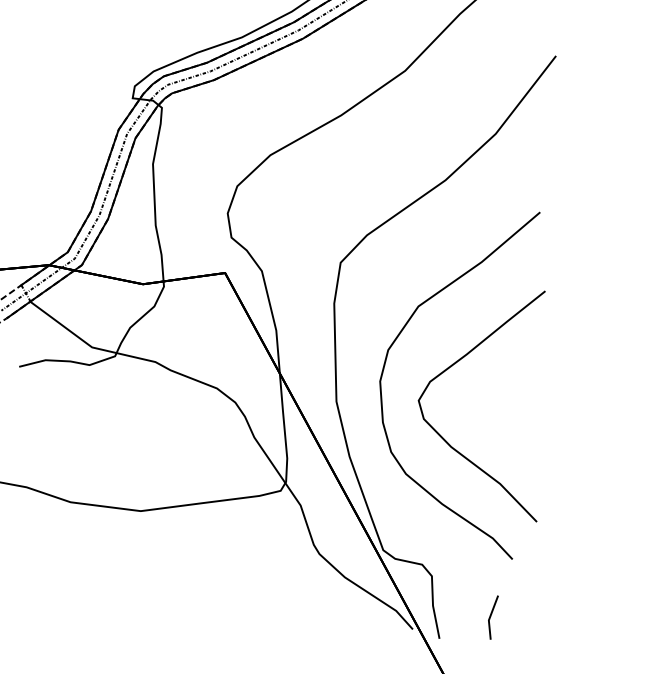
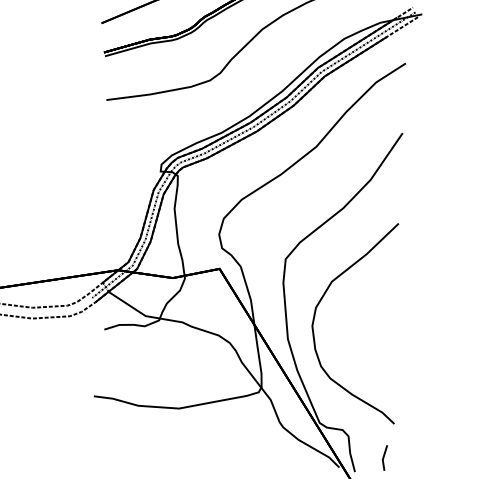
part: (450, 368) -> (352, 316), removed

